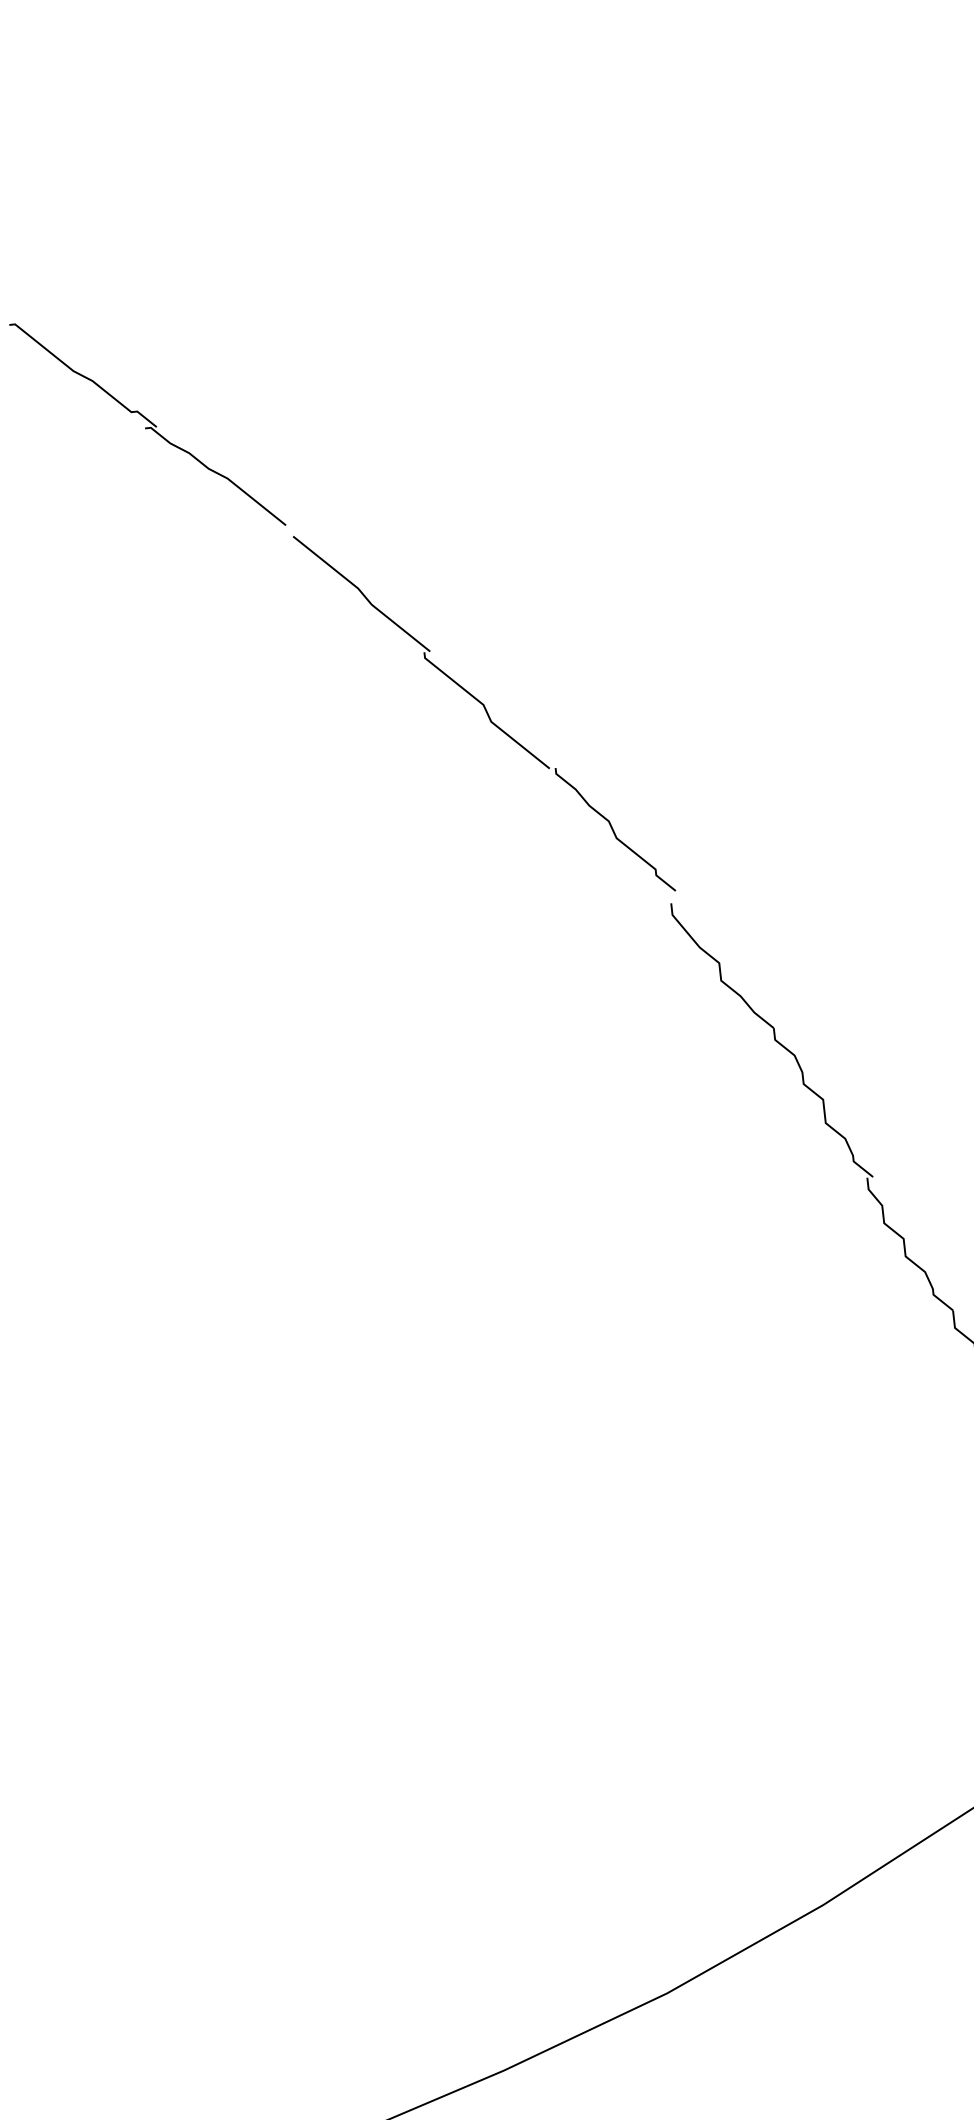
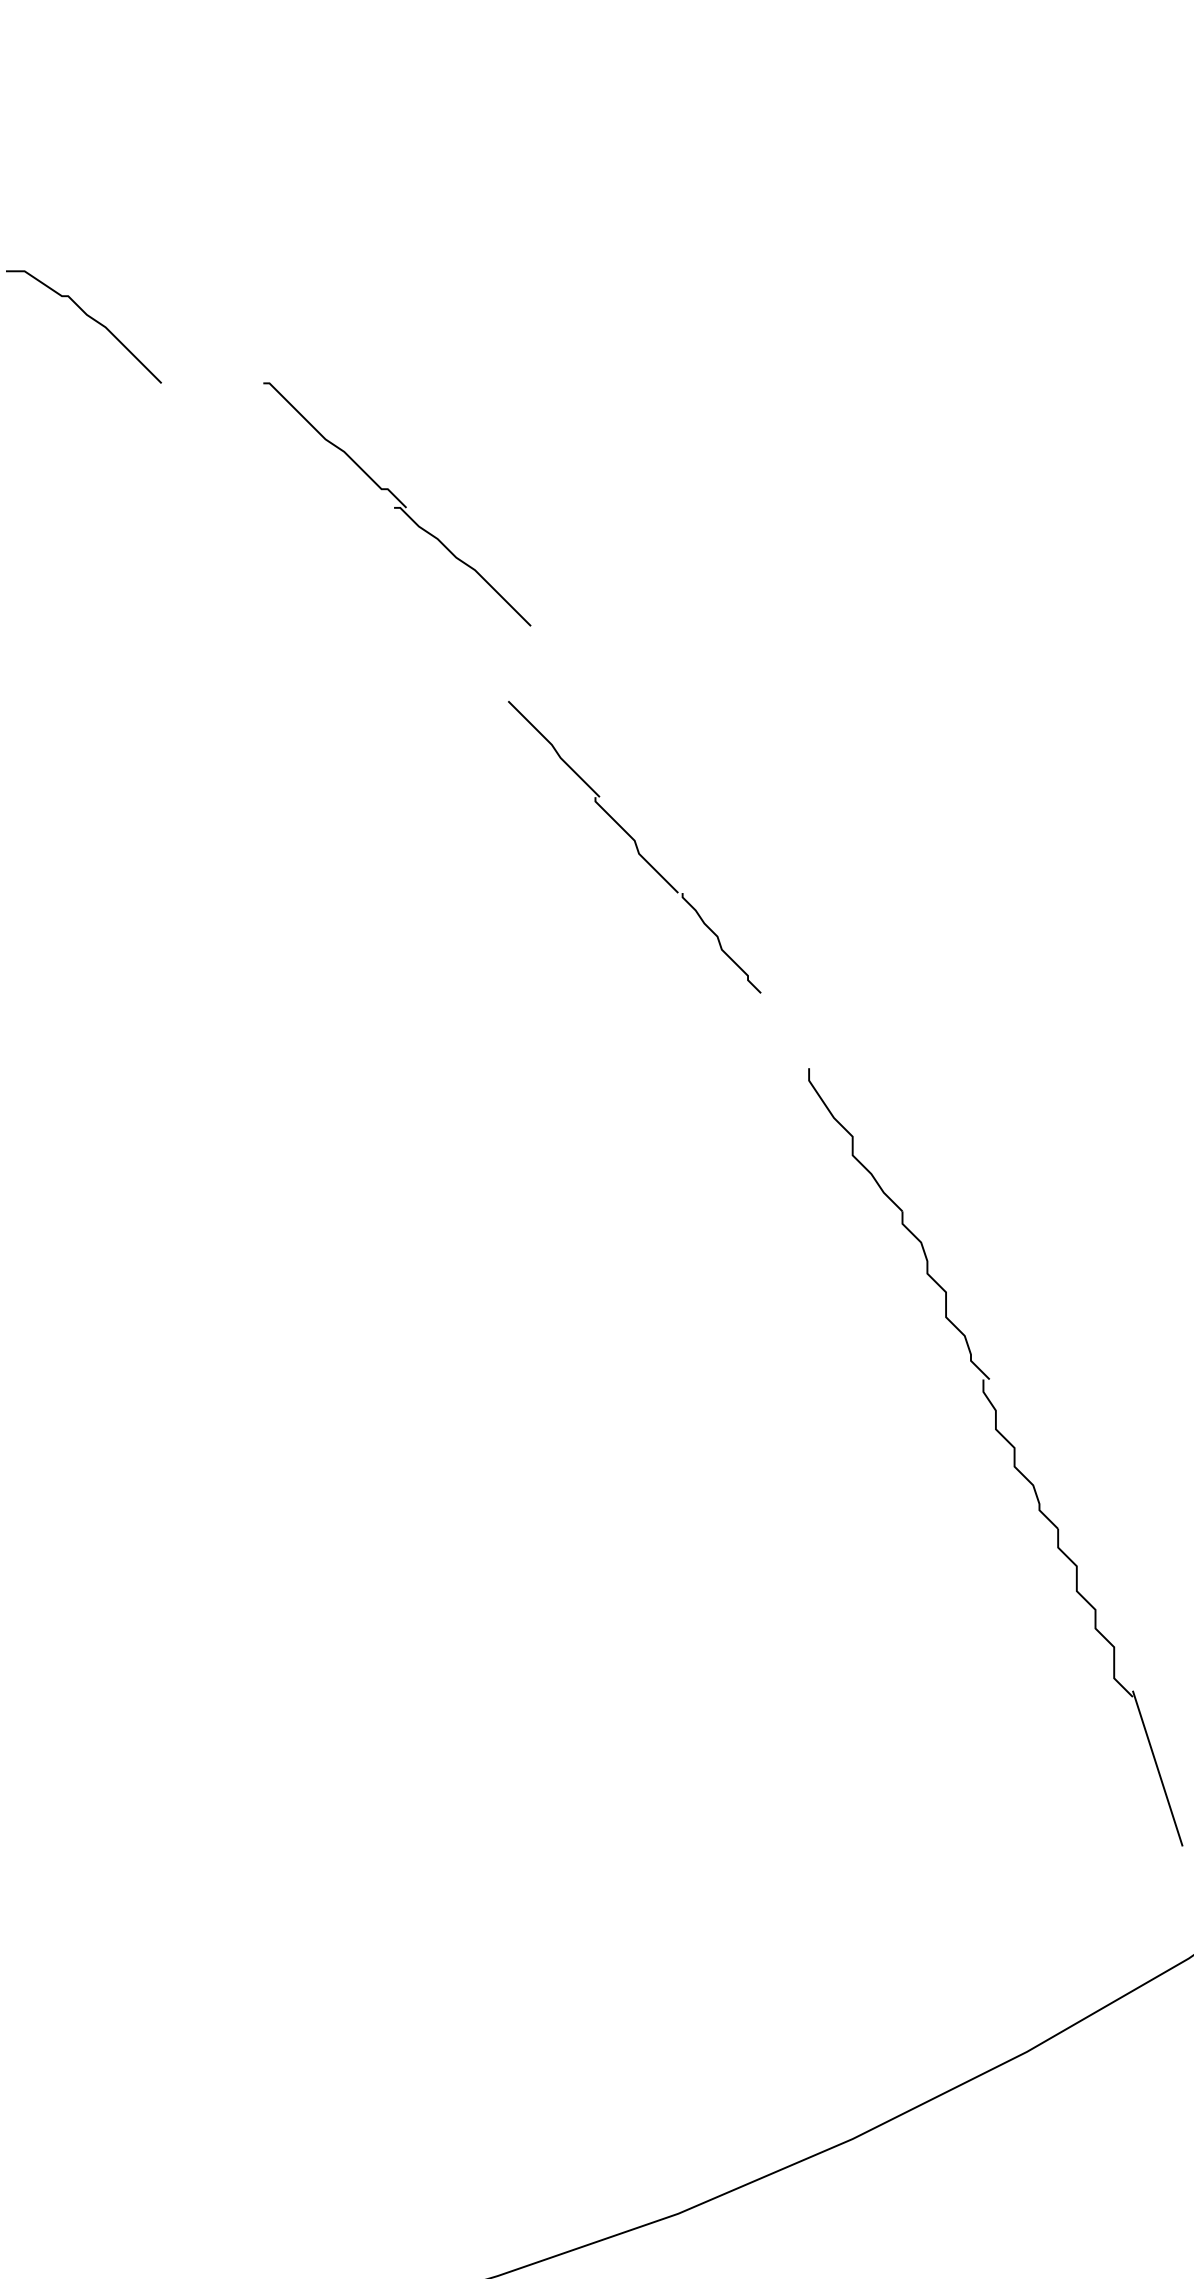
part: (147, 424) -> (397, 504), moved
part: (484, 714) -> (634, 847), size x0.7

